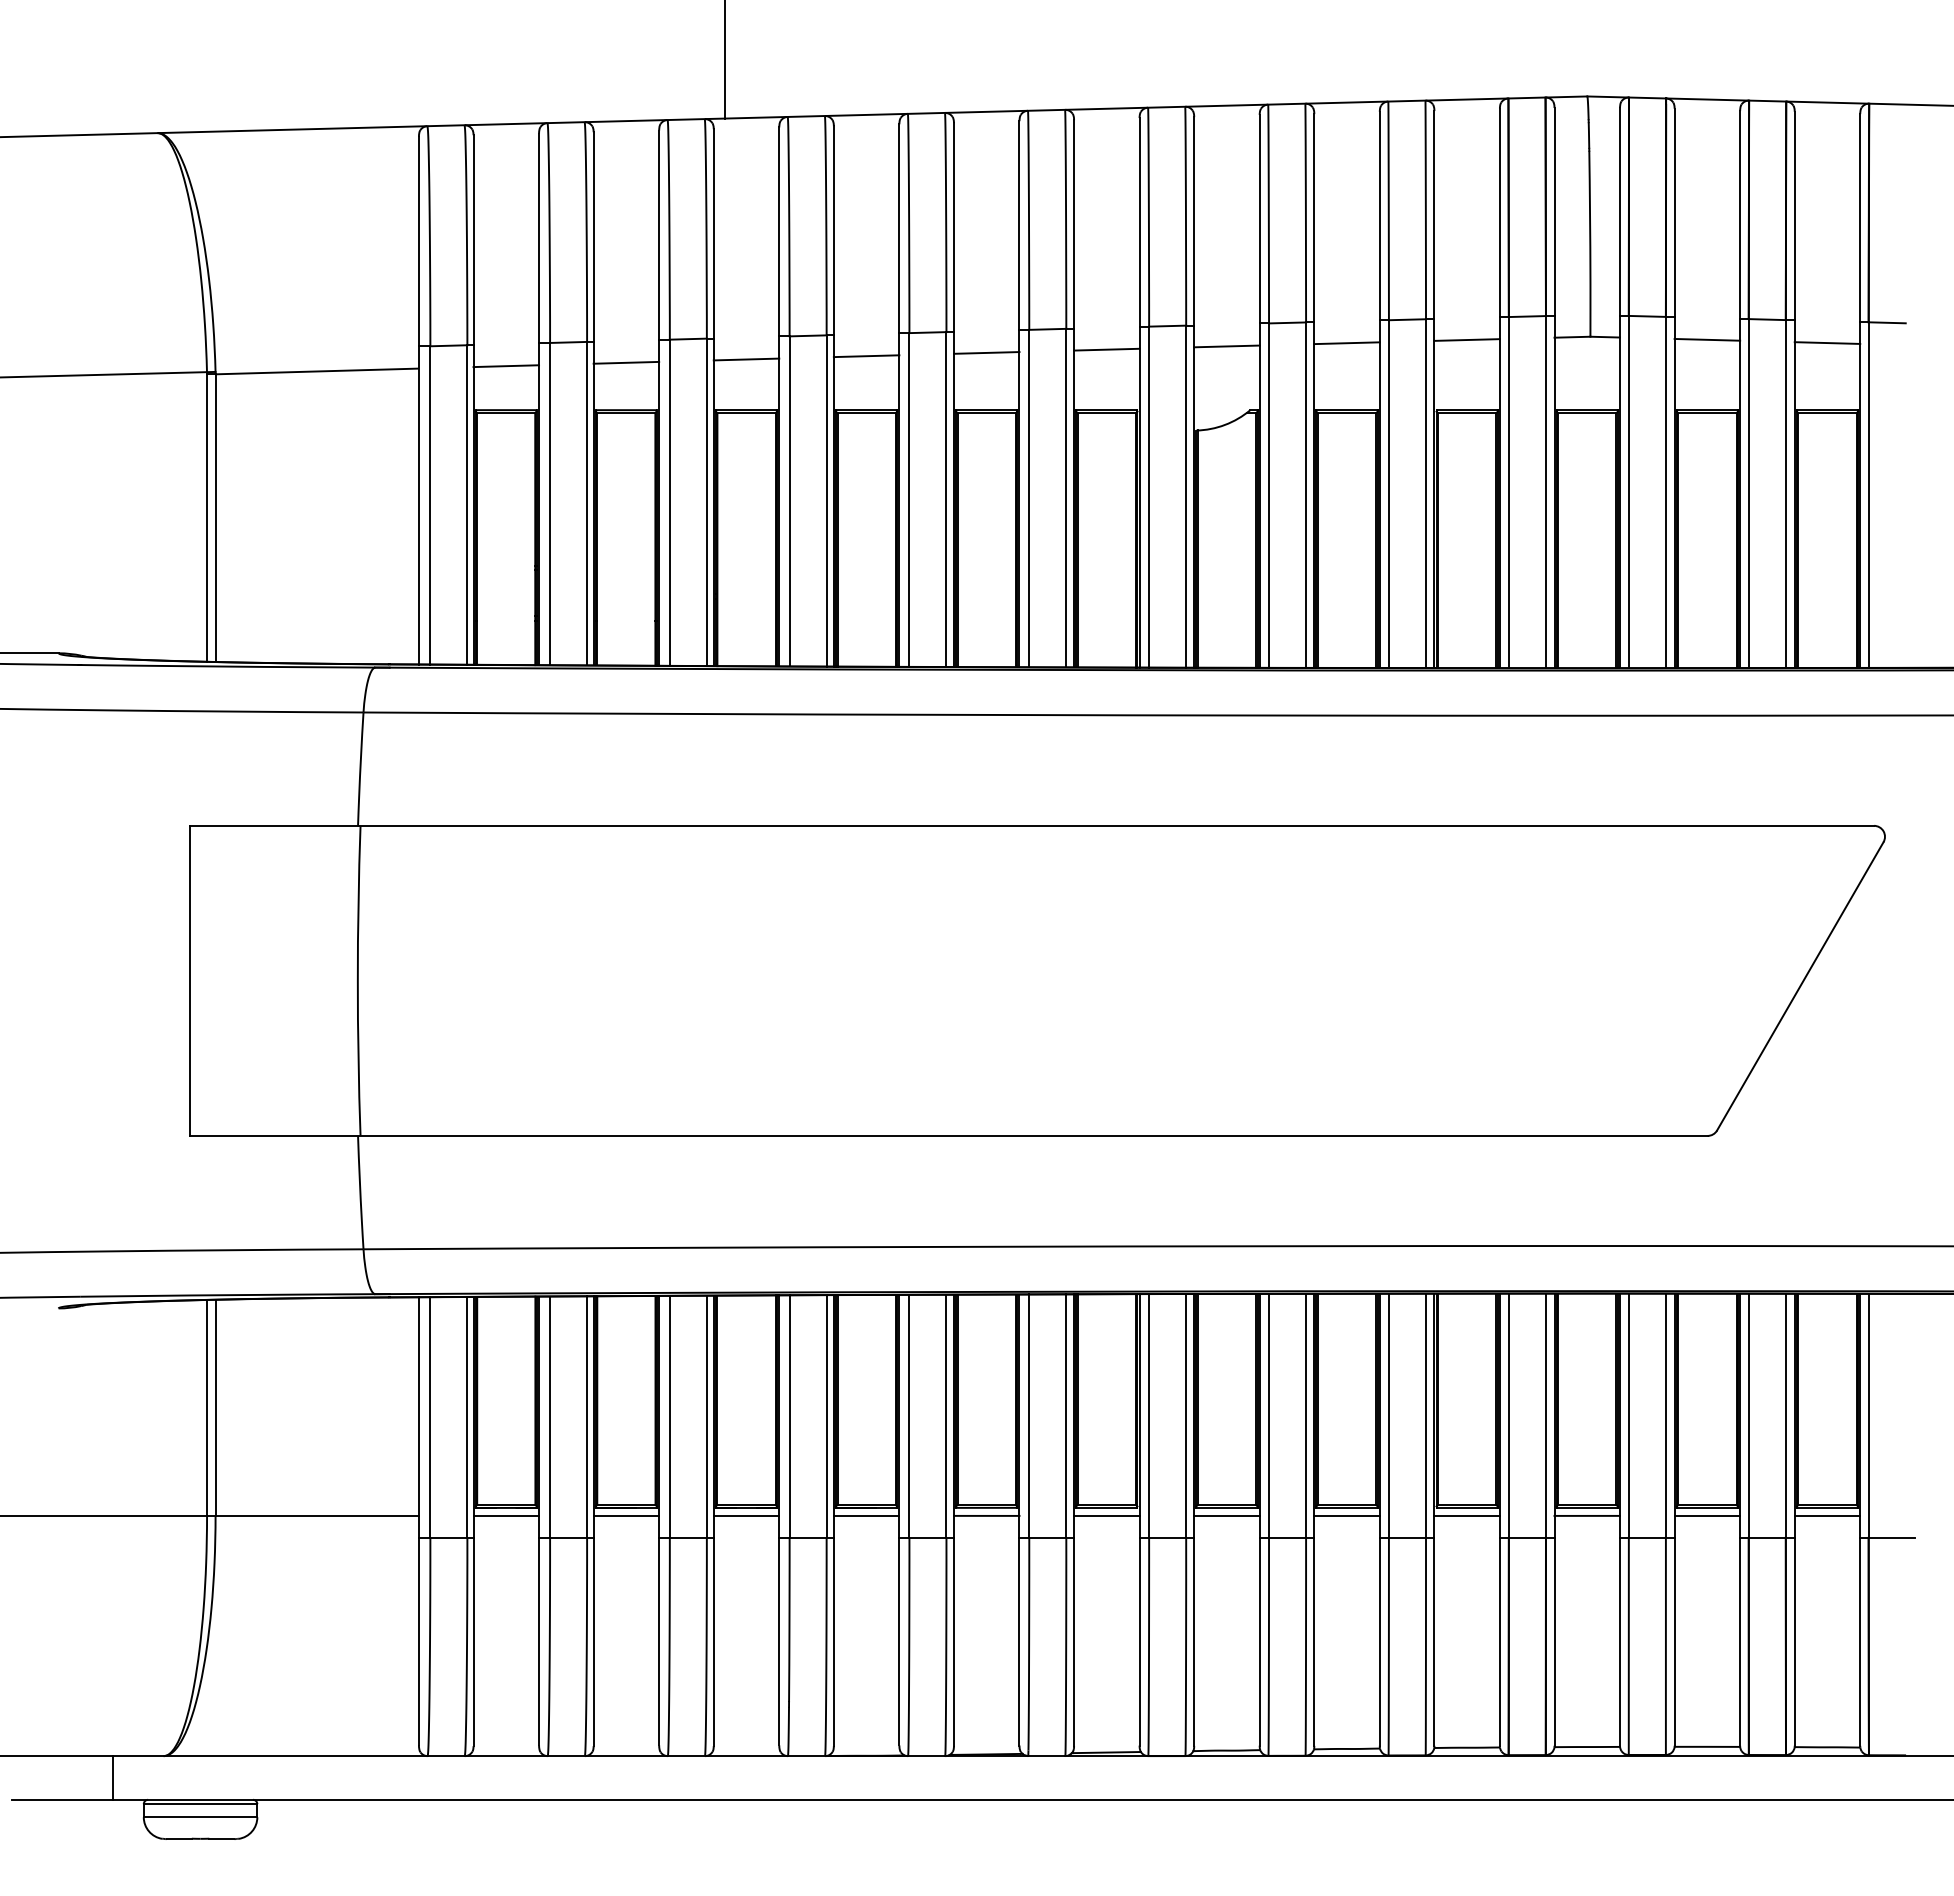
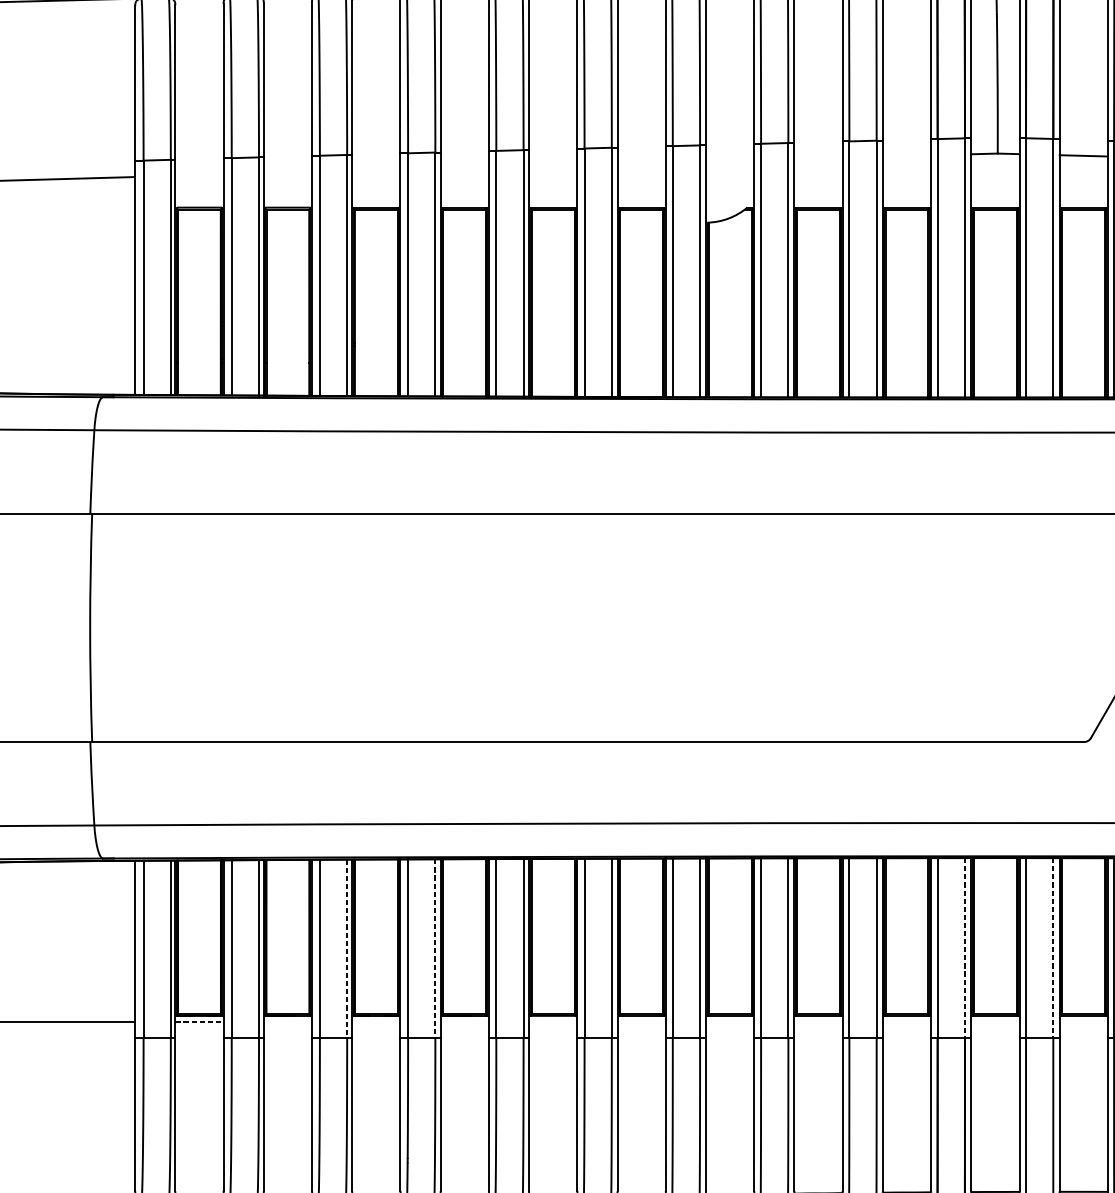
line: (1466, 339) -> (906, 155), removed
line: (1346, 343) -> (818, 158), removed
line: (1226, 346) -> (729, 160), removed
line: (1106, 349) -> (641, 162), removed
line: (986, 352) -> (553, 165), removed
line: (866, 356) -> (464, 168), removed
line: (746, 359) -> (376, 170), removed
line: (626, 362) -> (287, 172), removed
line: (506, 366) -> (199, 175), removed
line: (826, 1416) -> (435, 948), solid -> dashed
line: (1545, 1416) -> (964, 948), solid -> dashed
line: (1665, 1416) -> (1053, 948), solid -> dashed
line: (706, 1417) -> (346, 949), solid -> dashed
line: (506, 1515) -> (199, 1021), solid -> dashed
line: (626, 1515) -> (287, 1021), removed
line: (746, 1515) -> (376, 1021), removed
line: (866, 1515) -> (464, 1021), removed
line: (986, 1515) -> (553, 1021), removed
line: (1106, 1515) -> (641, 1021), removed
line: (1226, 1515) -> (729, 1021), removed
line: (1346, 1515) -> (818, 1021), removed
line: (1466, 1515) -> (906, 1021), removed
line: (1587, 1515) -> (995, 1021), removed
line: (1707, 1515) -> (1083, 1021), removed

